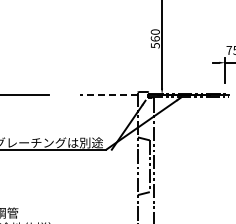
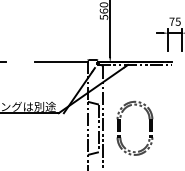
line: (109, 94) -> (61, 62), dashed -> solid
part: (173, 165) -> (120, 127), added

